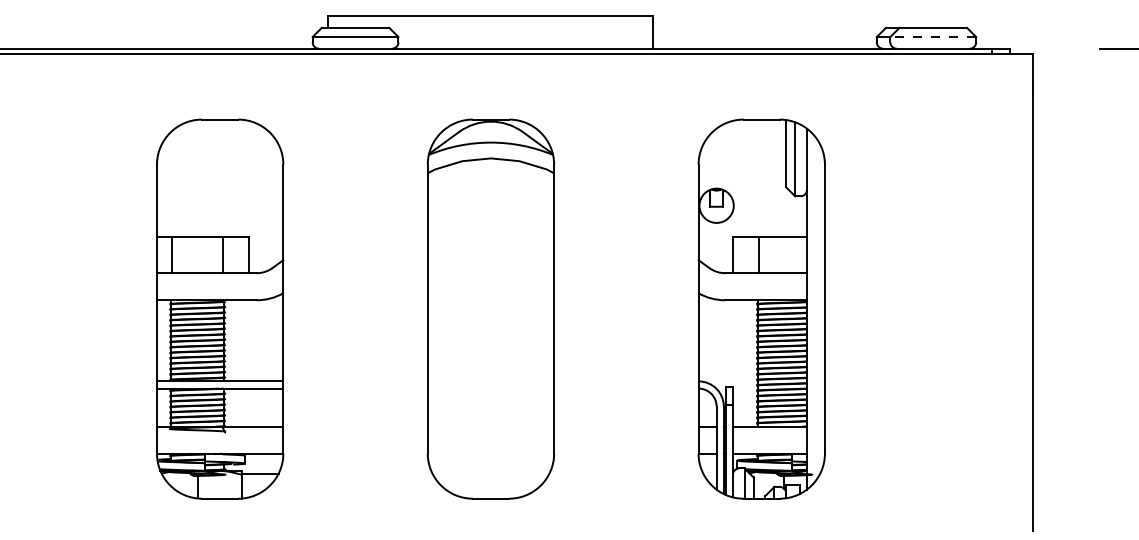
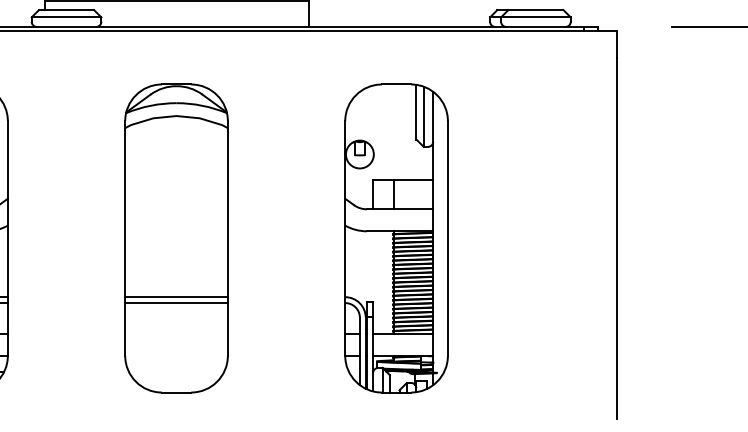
line: (933, 37) -> (536, 17), dashed -> solid
line: (490, 381) -> (176, 297), added
line: (490, 388) -> (176, 302), added

